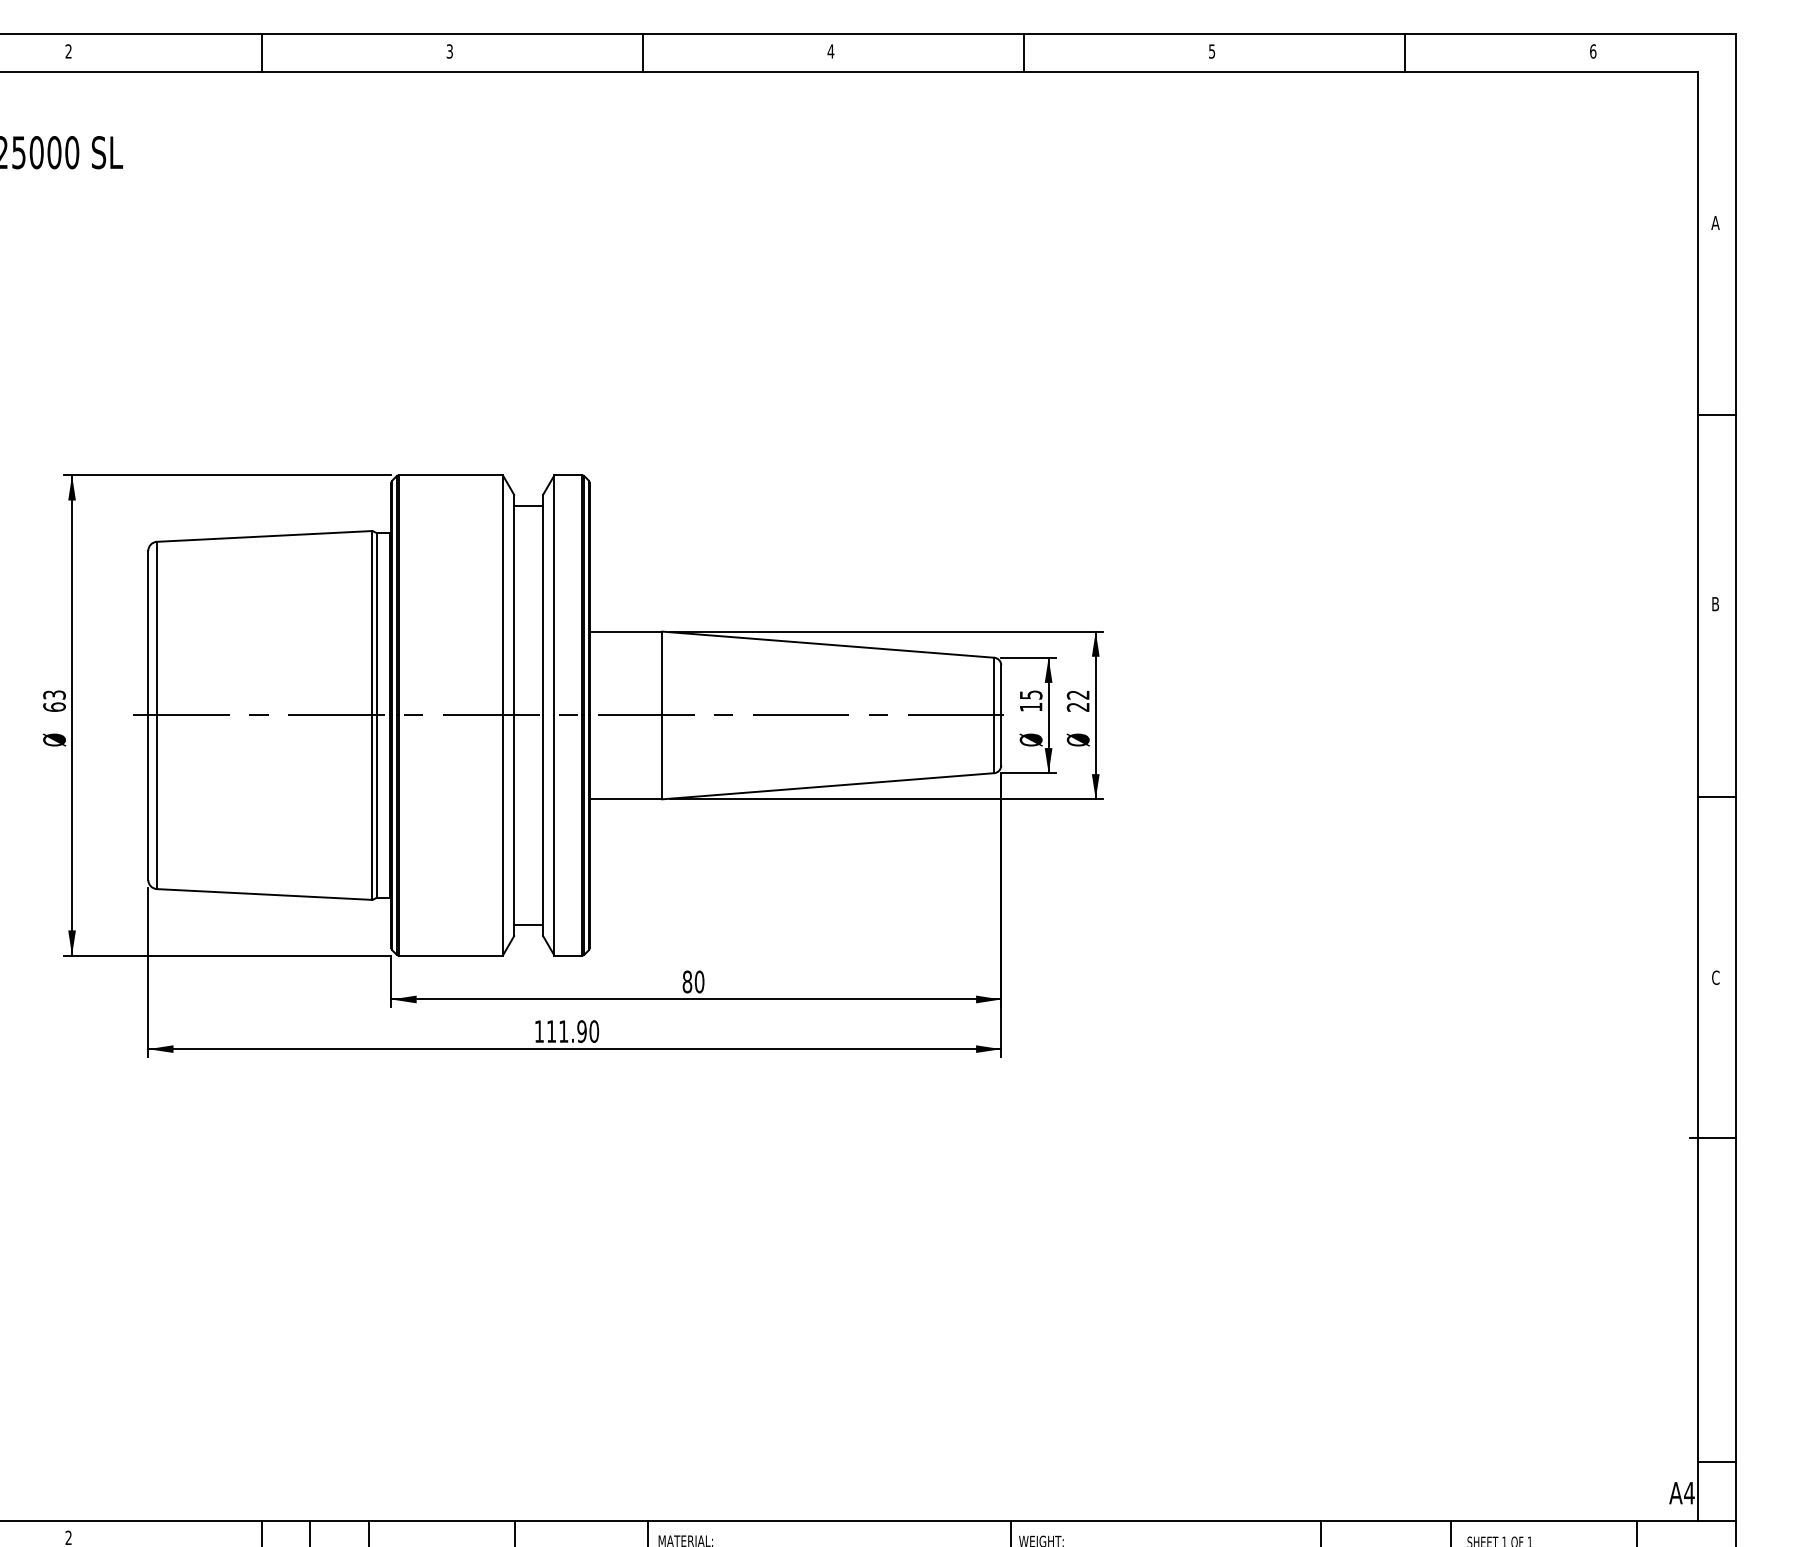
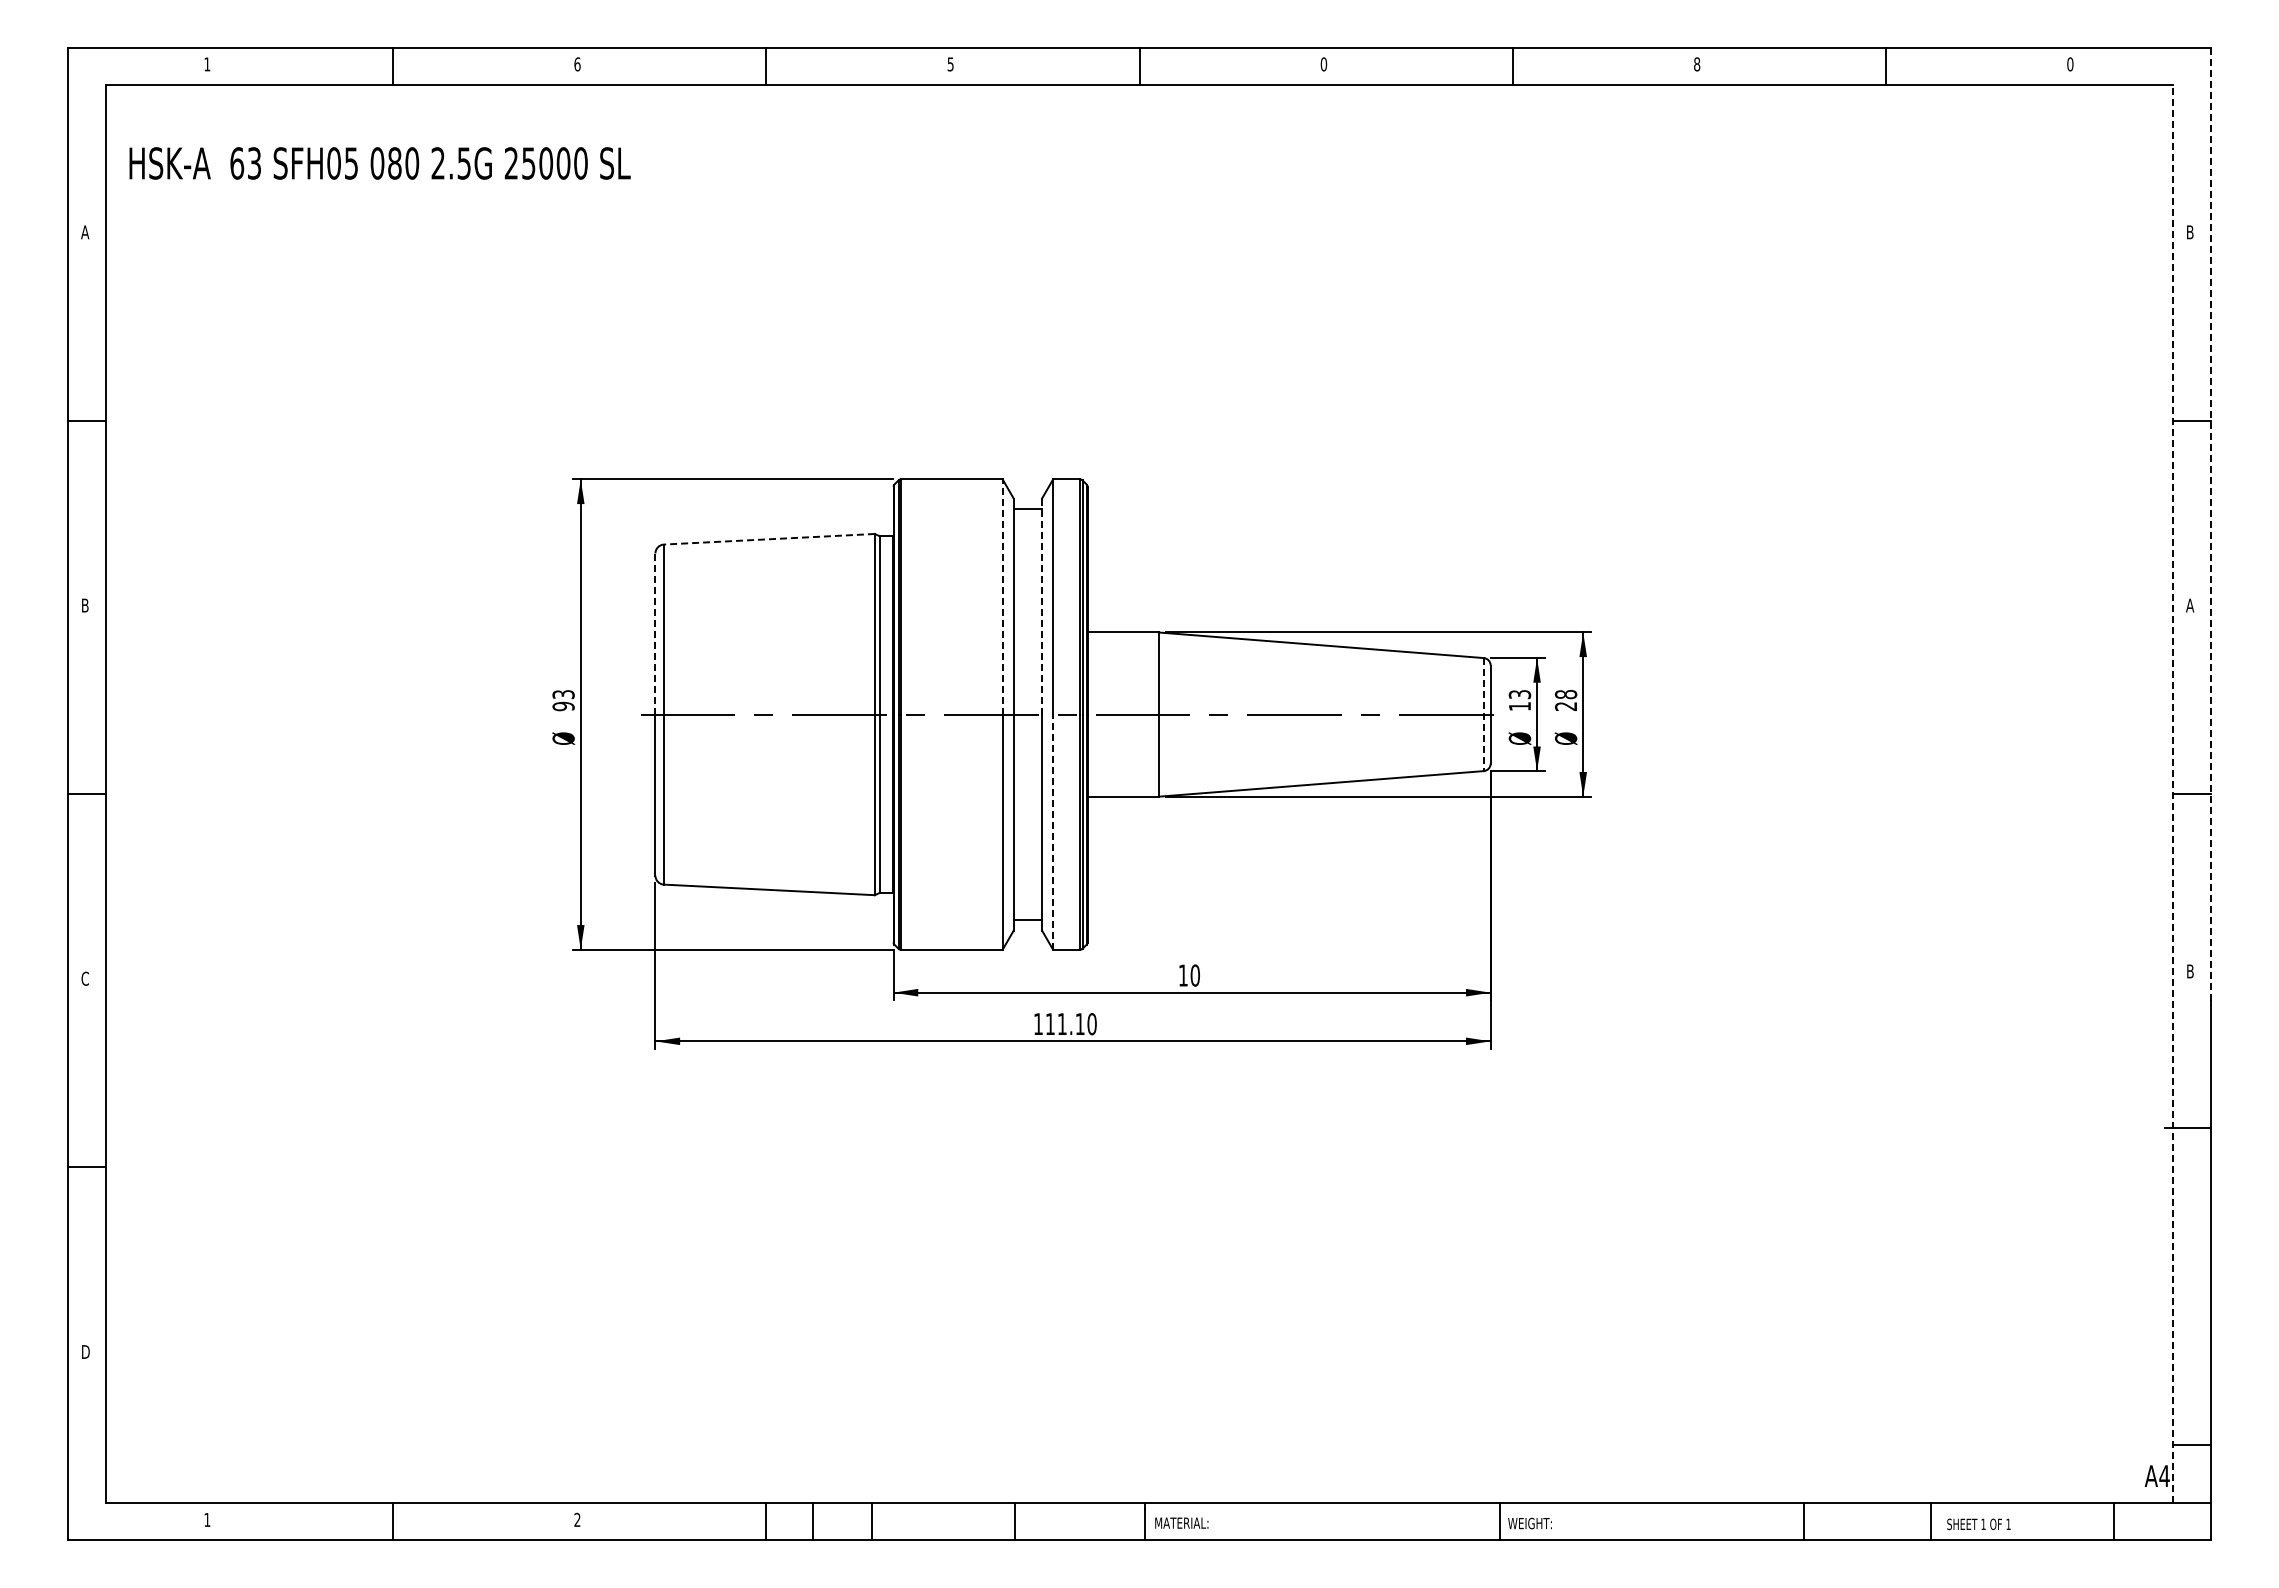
text: (449, 50) -> (950, 63), 3 -> 5
text: (68, 51) -> (577, 64), 2 -> 6
text: (830, 51) -> (1323, 64), 4 -> 0
text: (1212, 51) -> (1697, 64), 5 -> 8
text: (1593, 51) -> (2070, 64), 6 -> 0
text: (1715, 223) -> (2190, 232), A -> B
line: (1736, 521) -> (2210, 524), solid -> dashed
line: (264, 536) -> (769, 539), solid -> dashed
line: (502, 595) -> (1002, 597), solid -> dashed
text: (1715, 604) -> (2190, 605), B -> A
line: (543, 605) -> (1042, 606), solid -> dashed
line: (148, 633) -> (655, 634), solid -> dashed
text: (1030, 694) -> (1519, 694), 15 -> 13
text: (1078, 694) -> (1566, 694), 22 -> 28
text: (54, 707) -> (563, 706), 63 -> 93
line: (993, 715) -> (1483, 714), solid -> dashed
line: (1698, 796) -> (2173, 793), solid -> dashed
line: (554, 835) -> (1053, 832), solid -> dashed
text: (1715, 977) -> (2190, 971), C -> B
text: (687, 981) -> (1183, 975), 80 -> 10
text: (581, 1031) -> (1079, 1024), 111.90 -> 111.10

